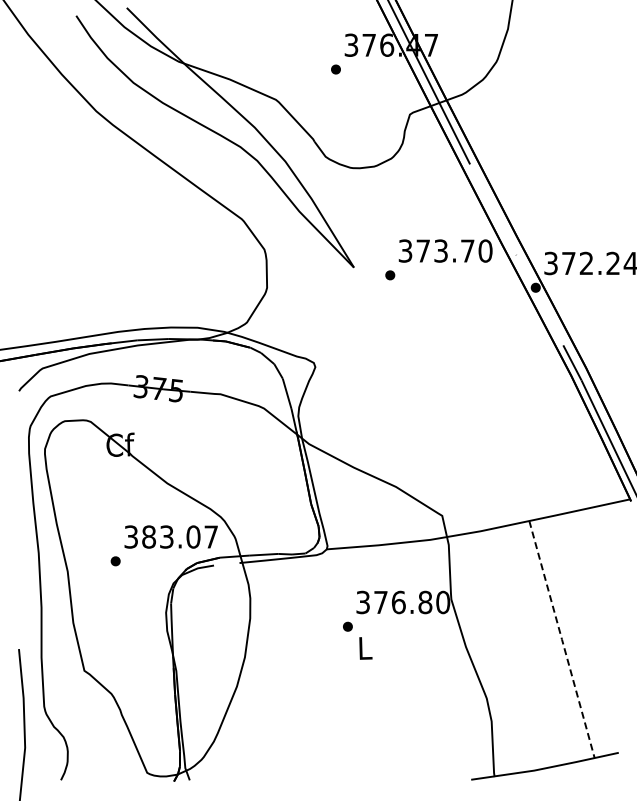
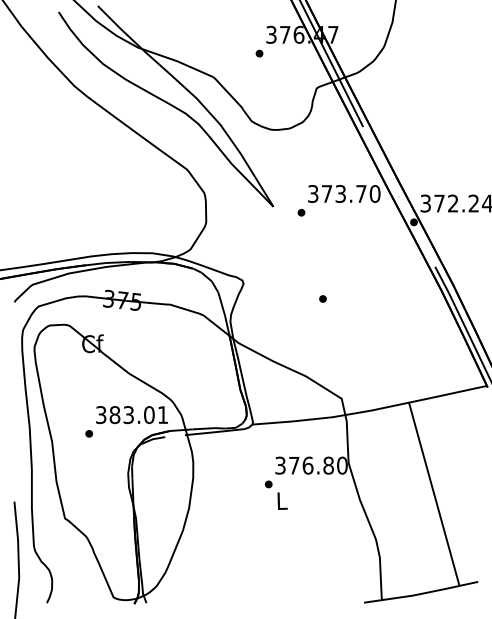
part: (417, 386) -> (322, 298), added
text: (210, 536) -> (162, 414), 383.07 -> 383.01
line: (562, 639) -> (434, 494), dashed -> solid

